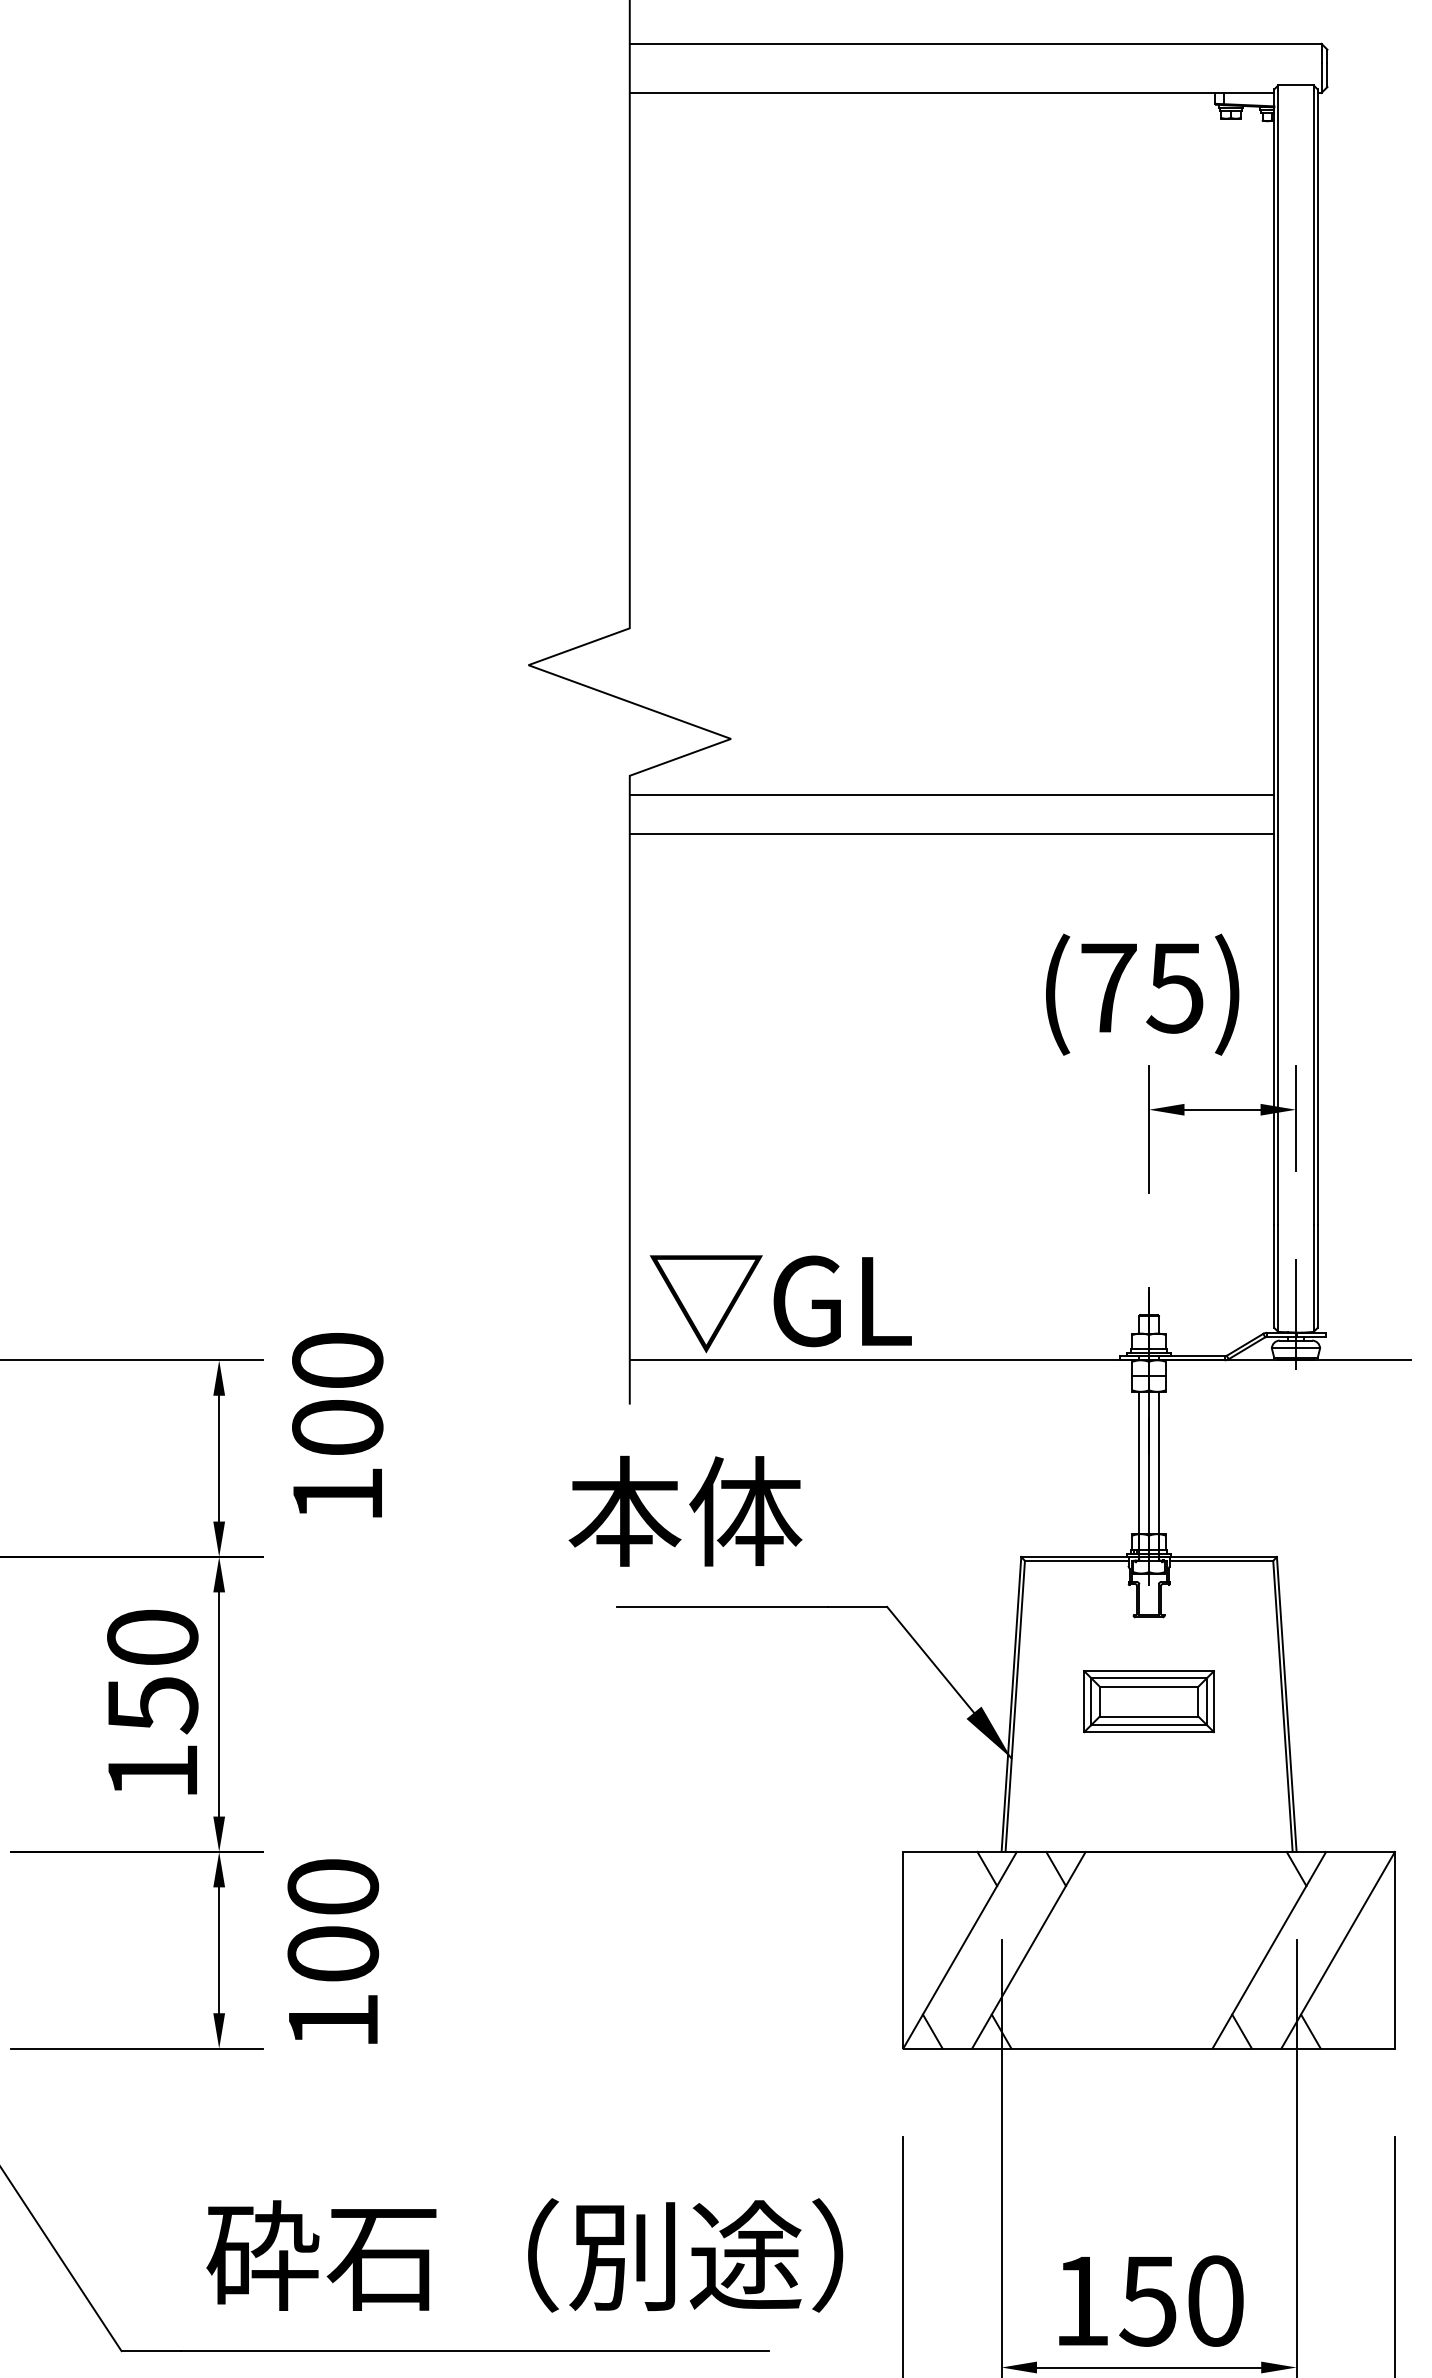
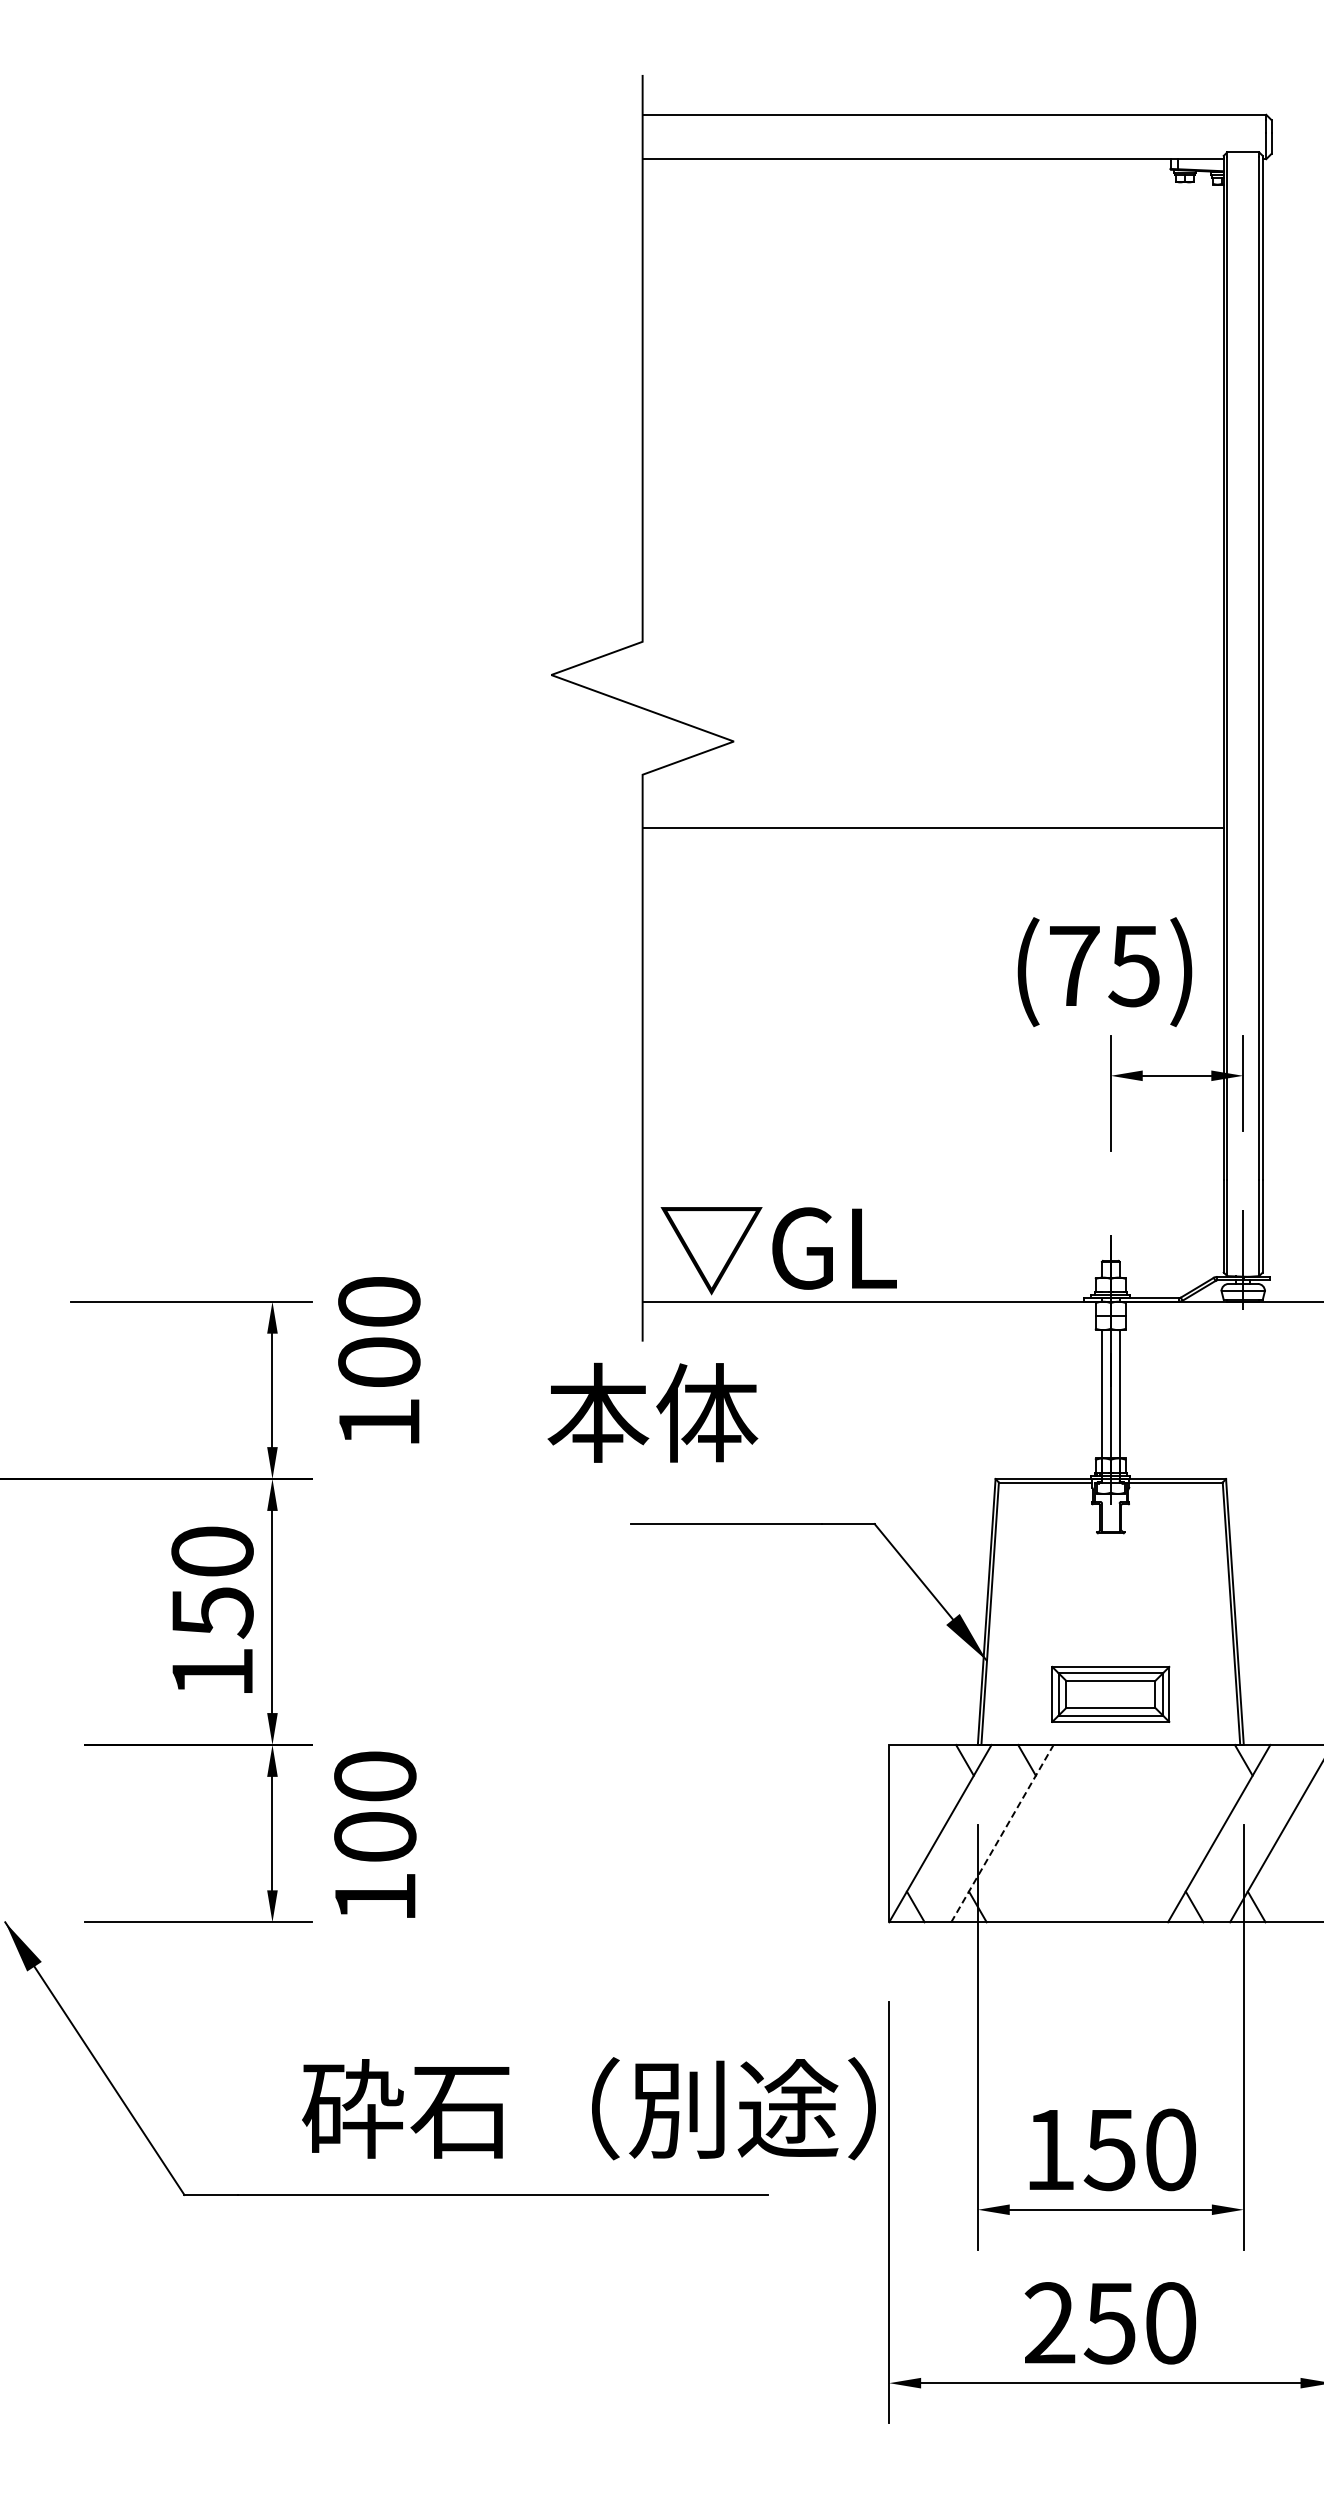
line: (951, 795) -> (932, 792), removed
text: (685, 1510) -> (652, 1412), moved
part: (1148, 1700) -> (1110, 1693), moved
line: (1028, 1950) -> (1002, 1833), solid -> dashed
text: (524, 2255) -> (588, 2108), moved

